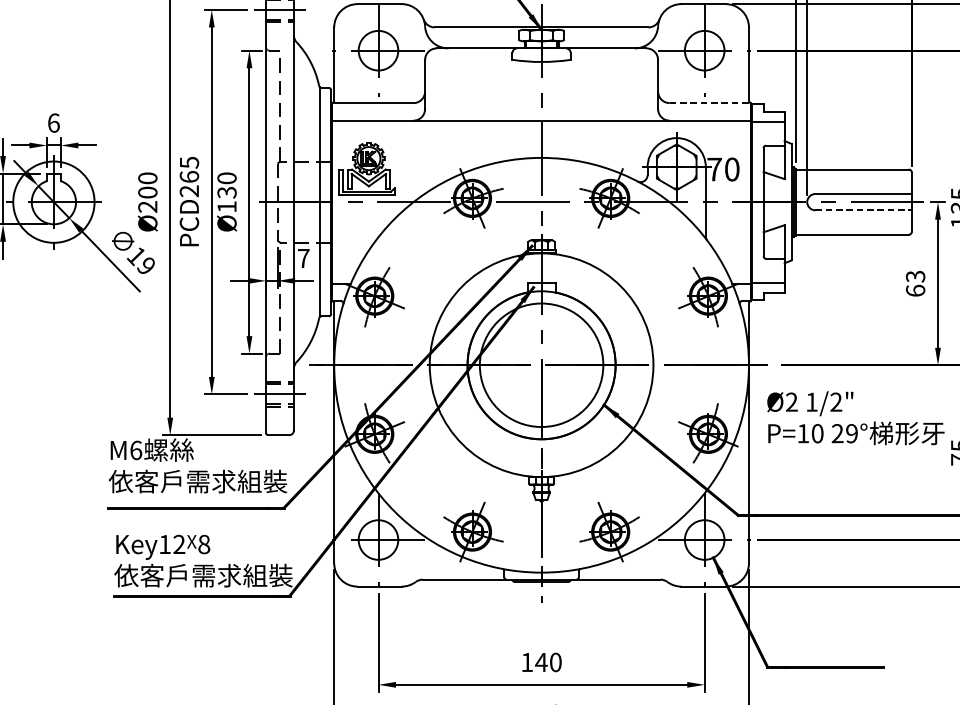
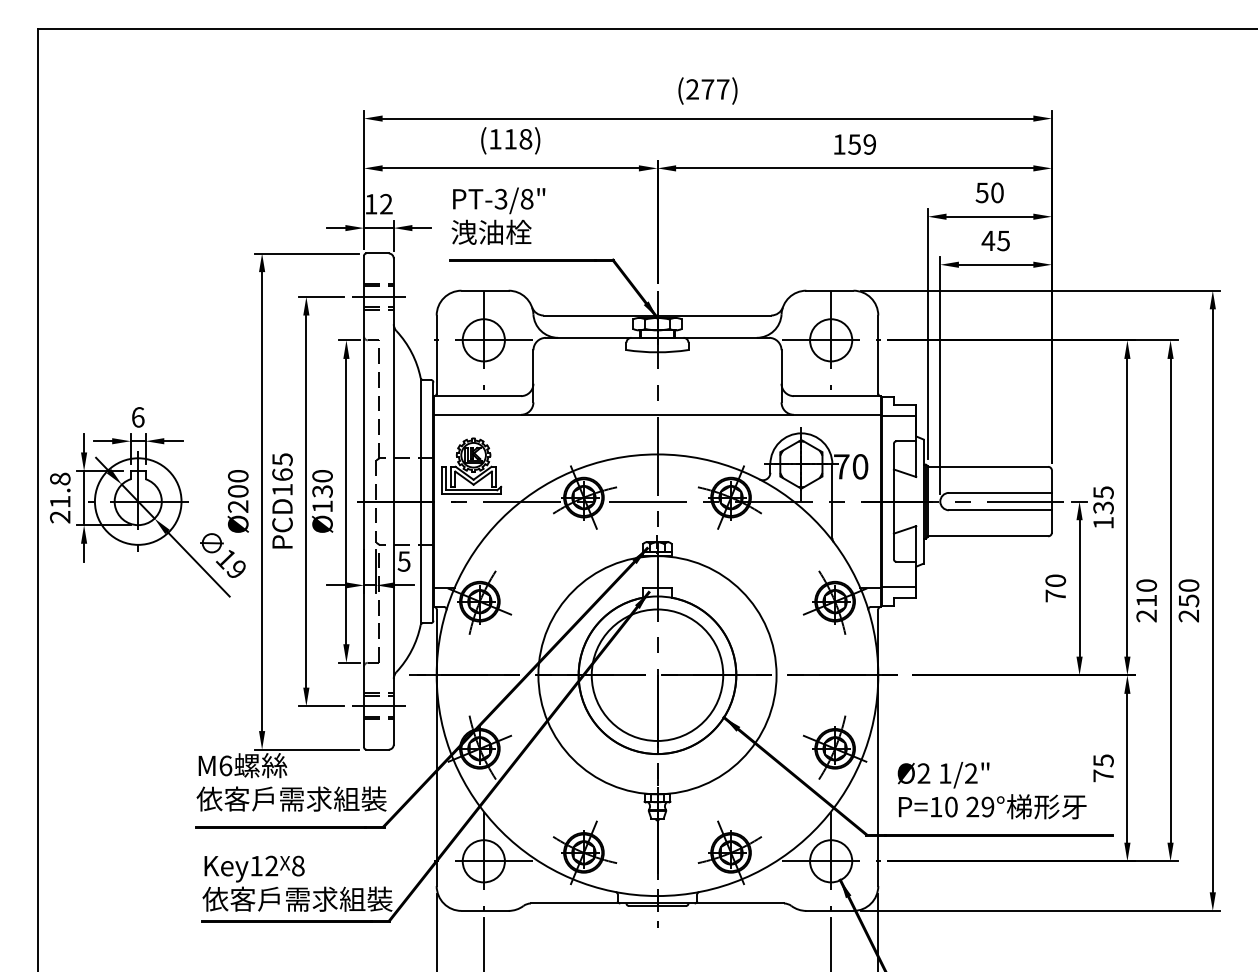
line: (710, 103) -> (837, 396), dashed -> solid
text: (189, 190) -> (282, 489), PCD265 -> PCD165
line: (863, 210) -> (1000, 510), dashed -> solid
text: (303, 258) -> (403, 561), 7 -> 5
text: (915, 283) -> (1055, 588), 63 -> 70
text: (855, 418) -> (991, 790), moved

